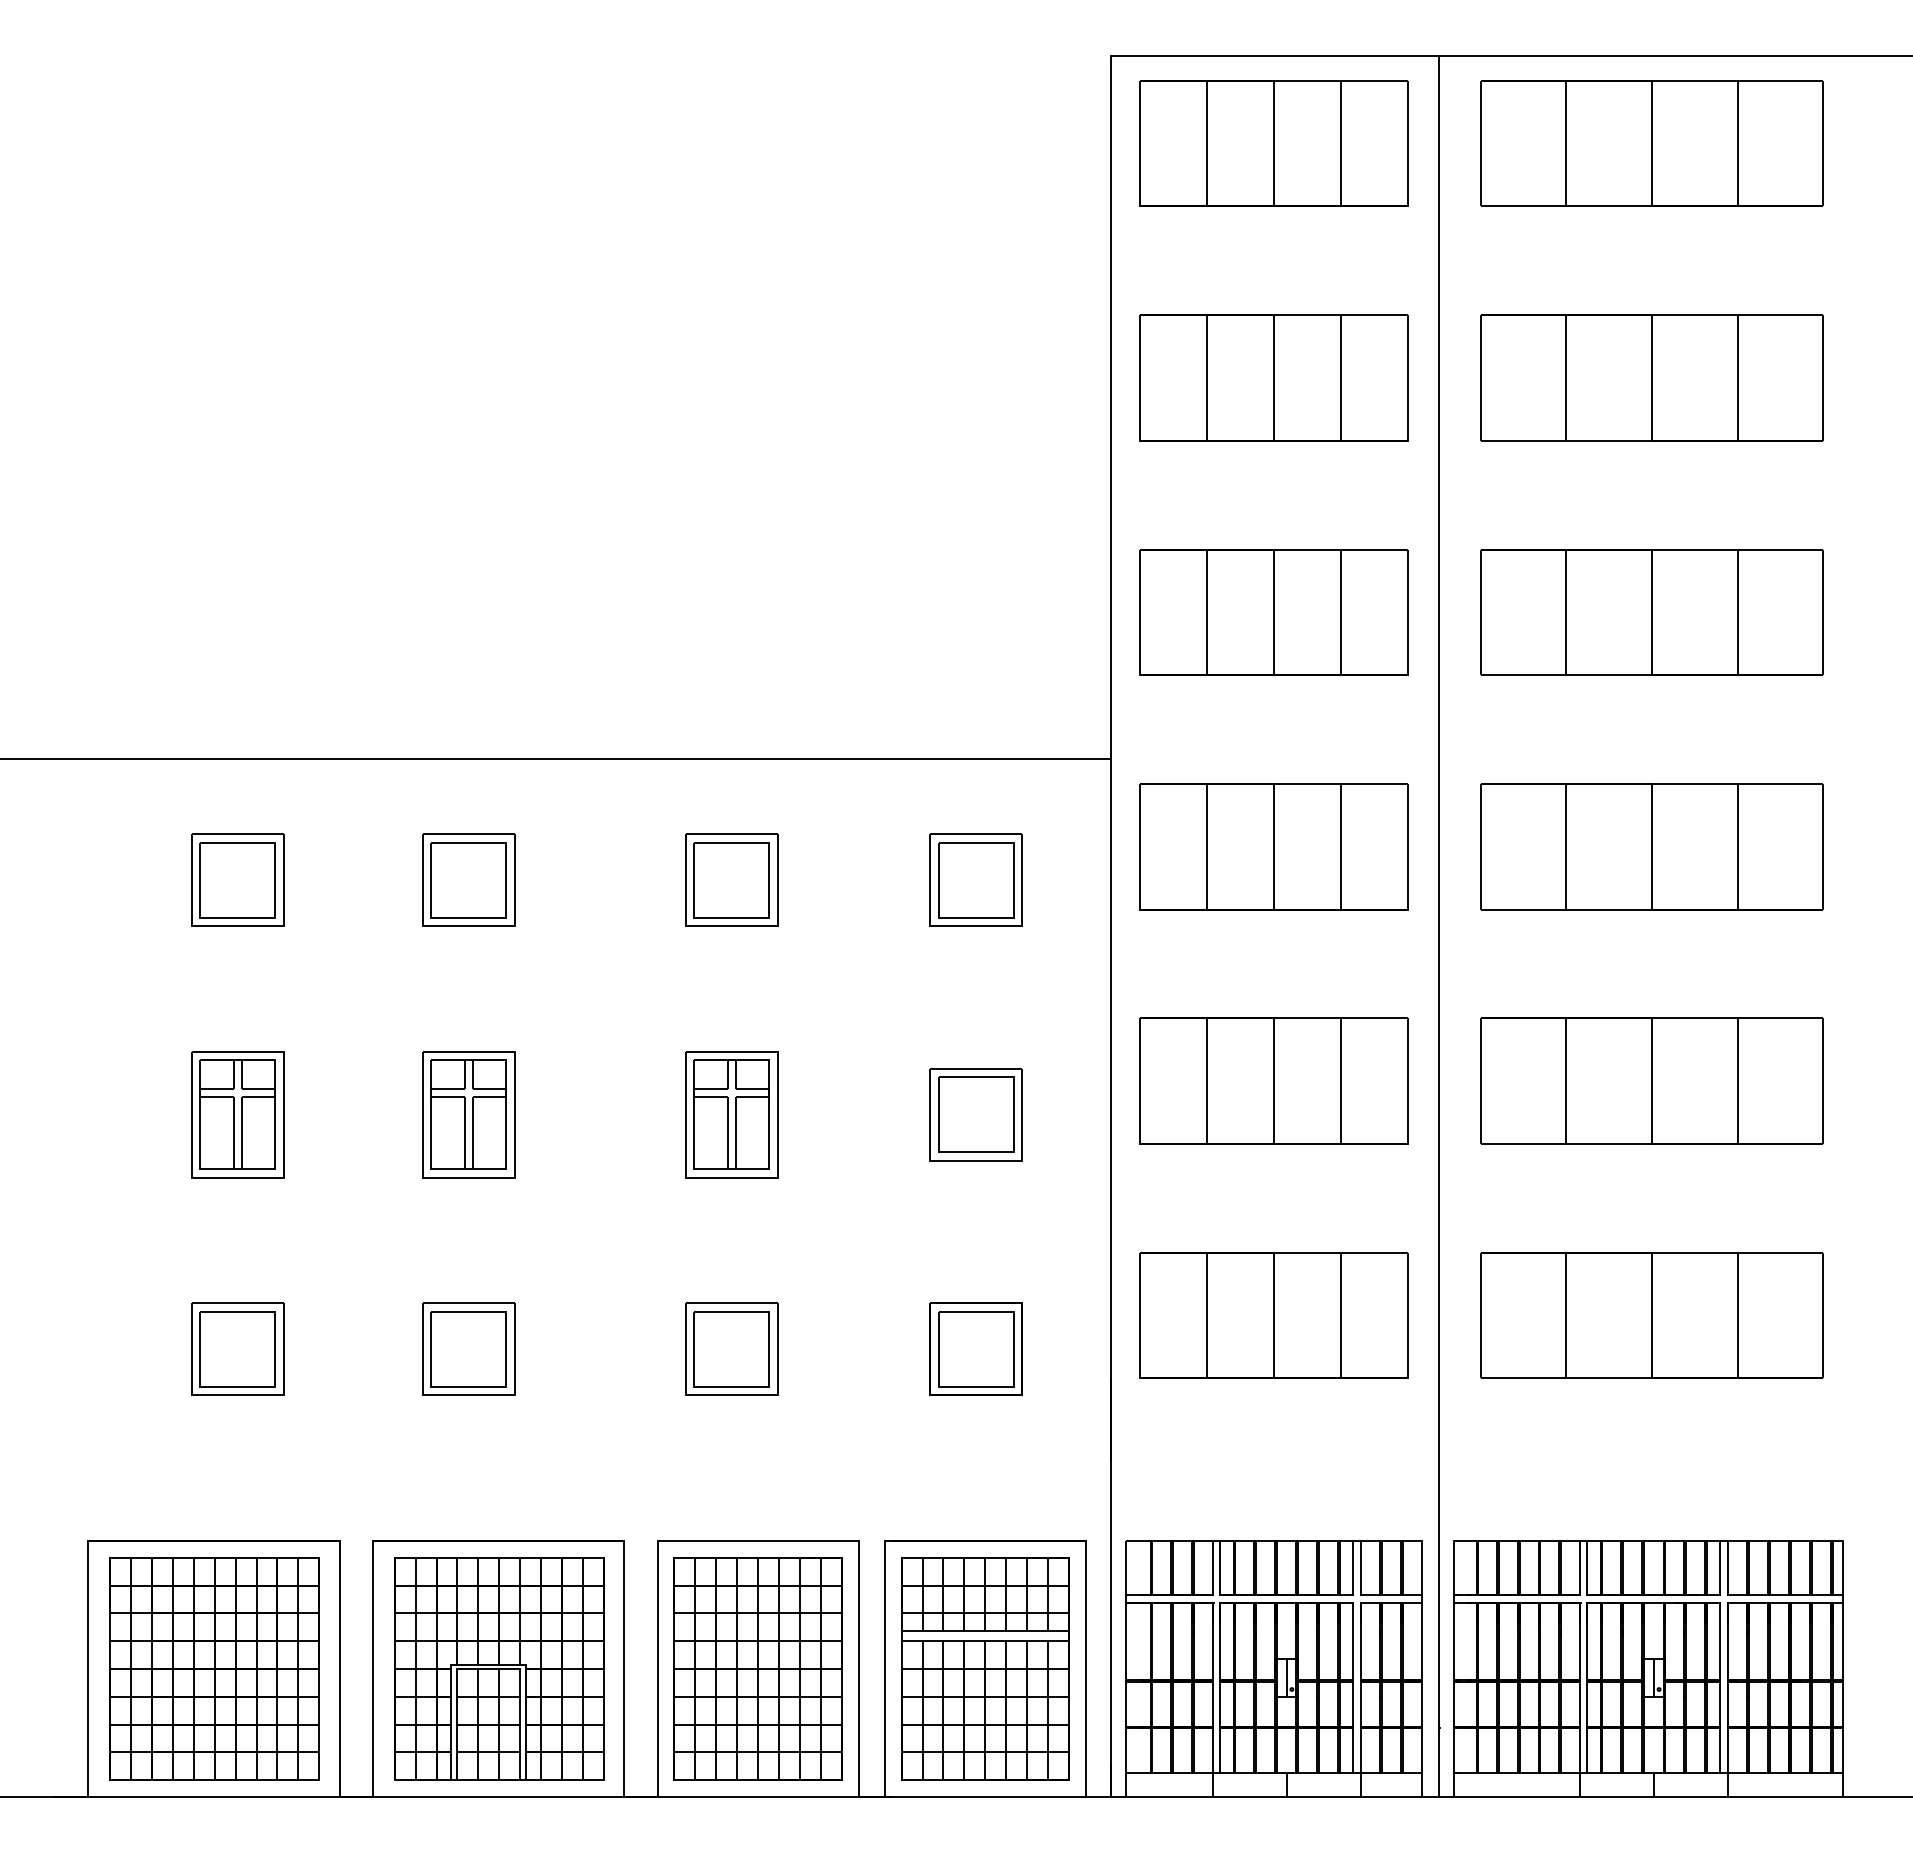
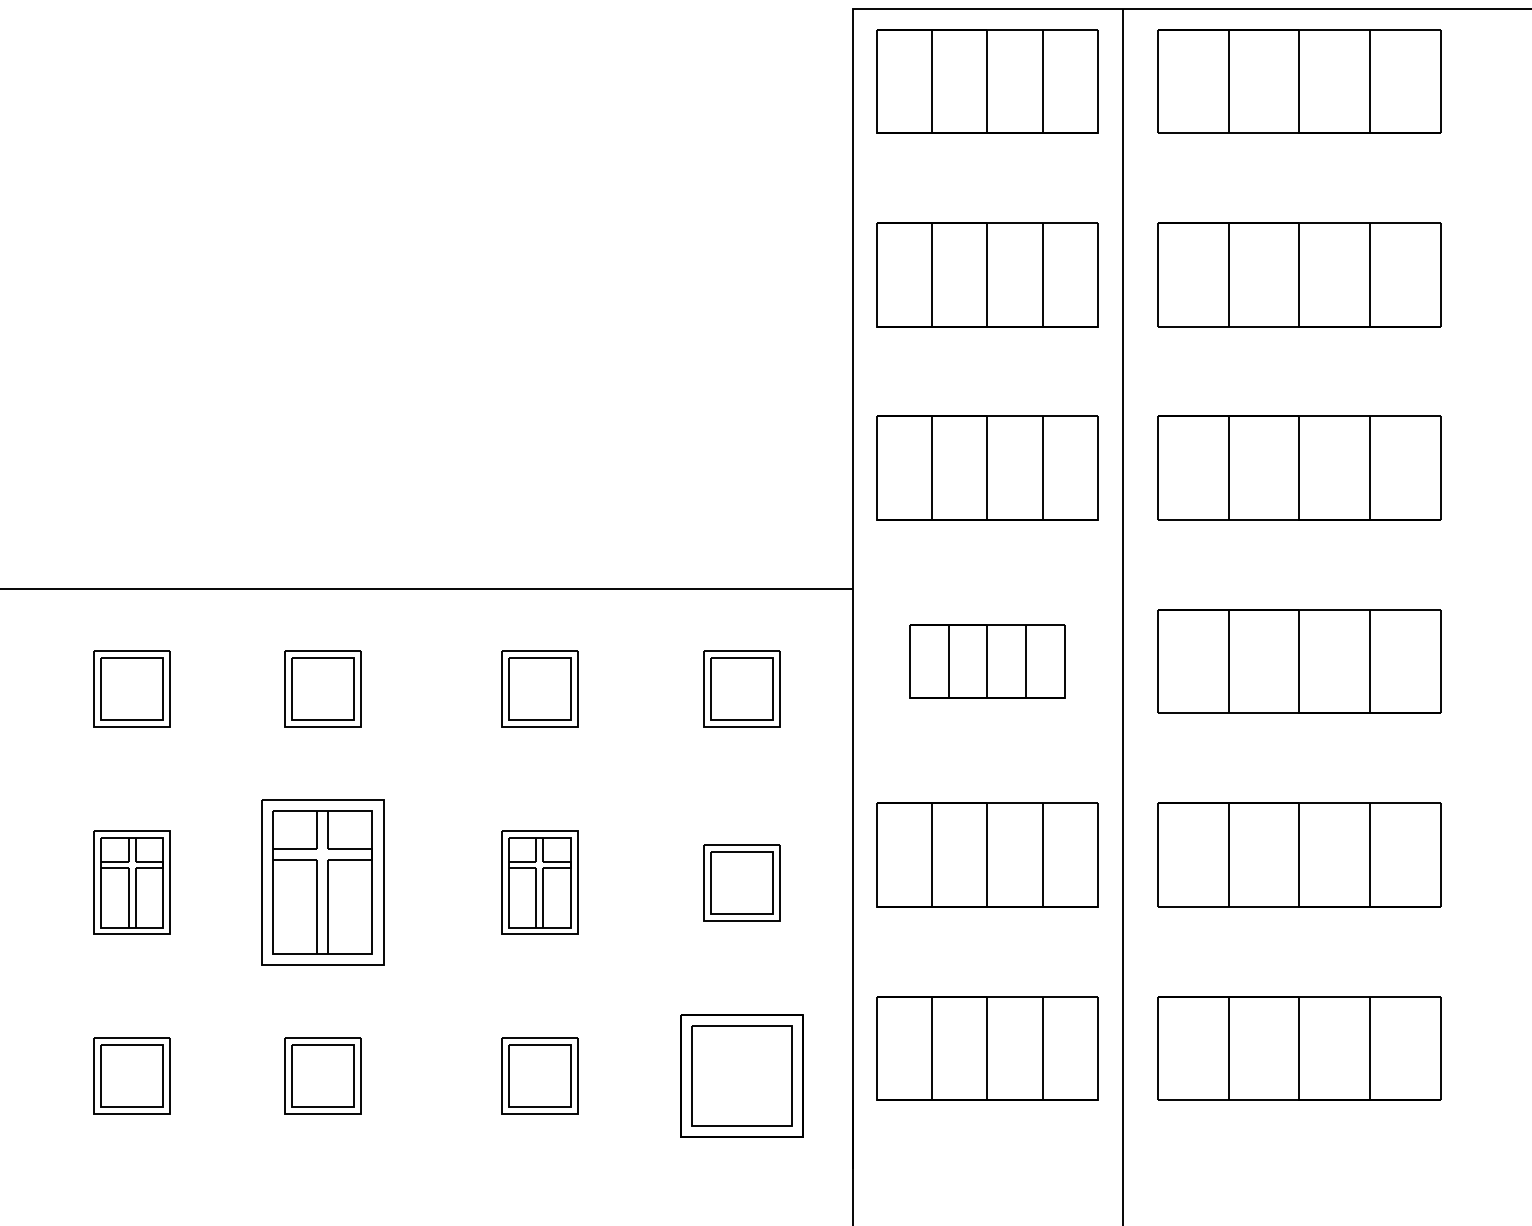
part: (1273, 846) -> (986, 661), size x0.7
part: (468, 1114) -> (322, 882), size x1.6
part: (975, 1348) -> (741, 1075), size x1.6

